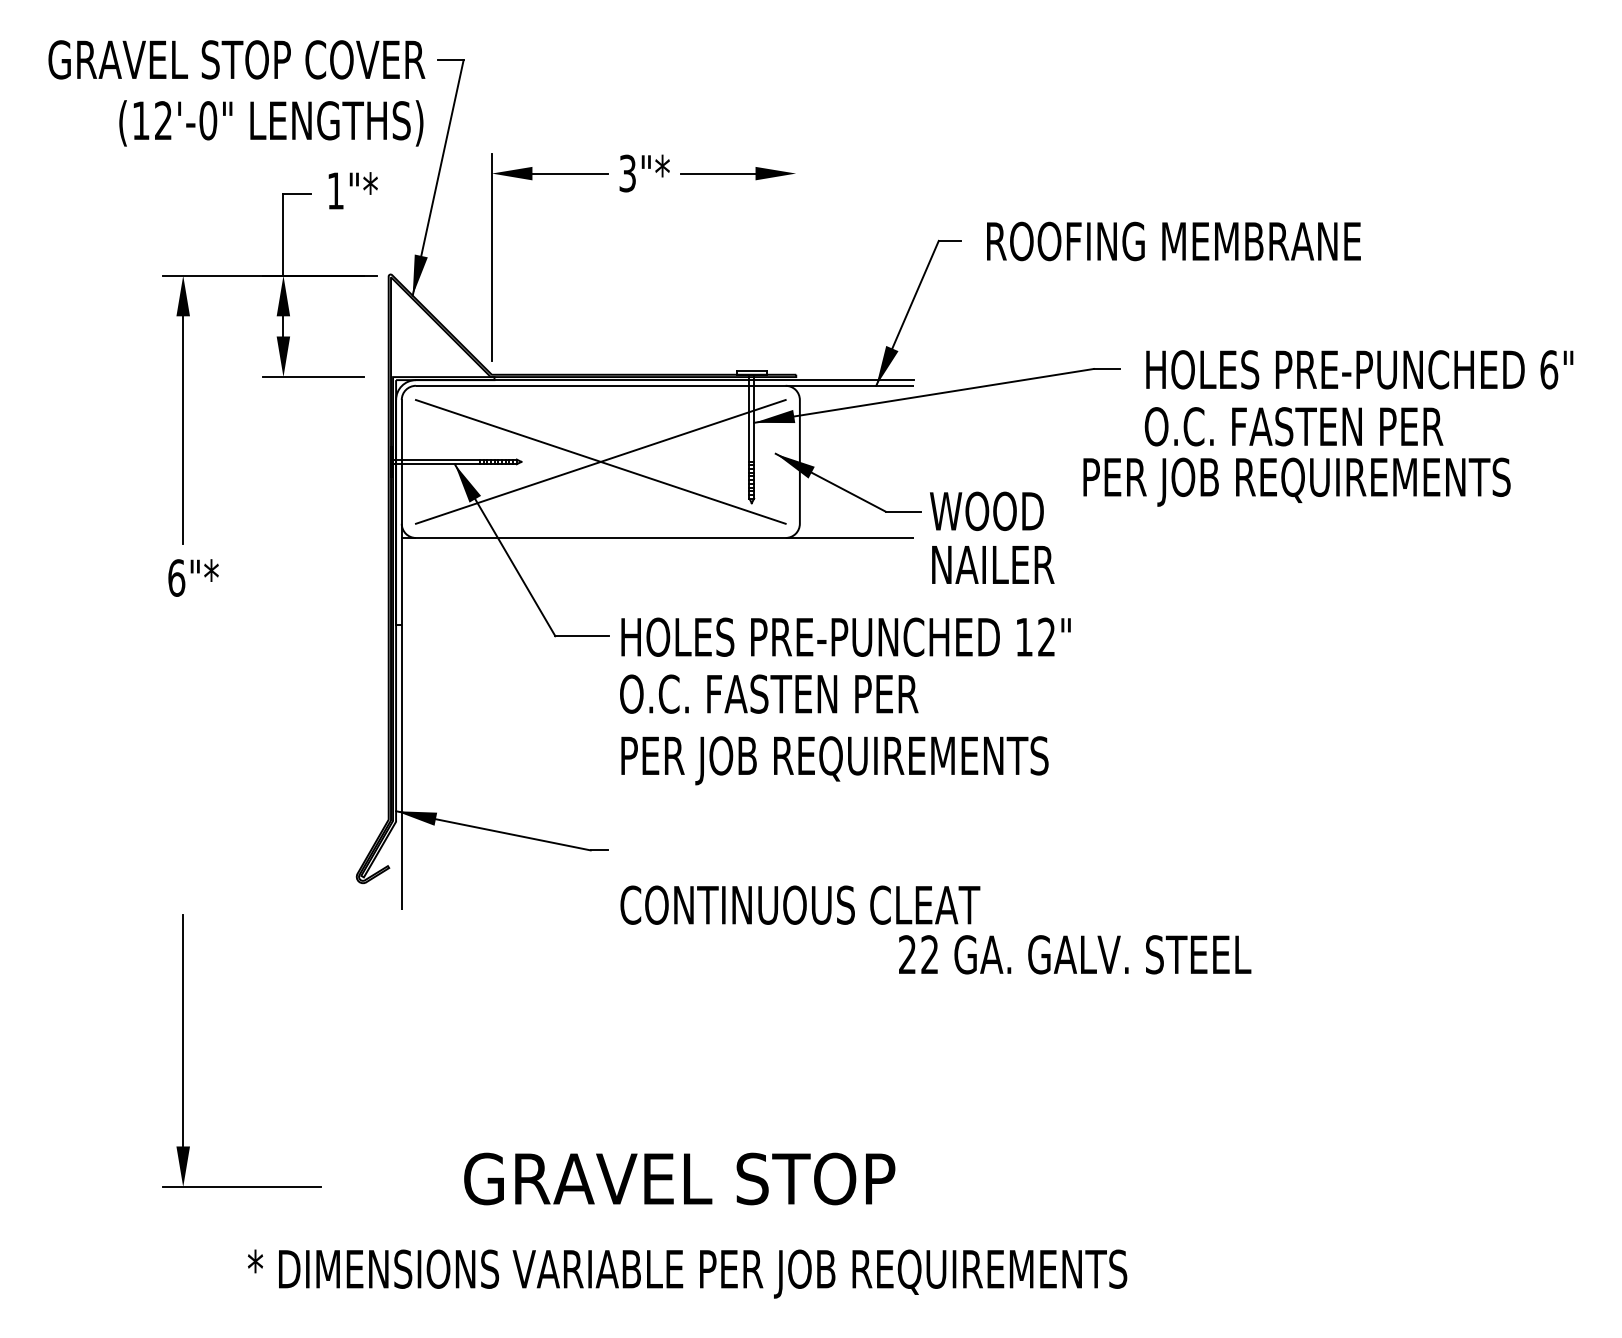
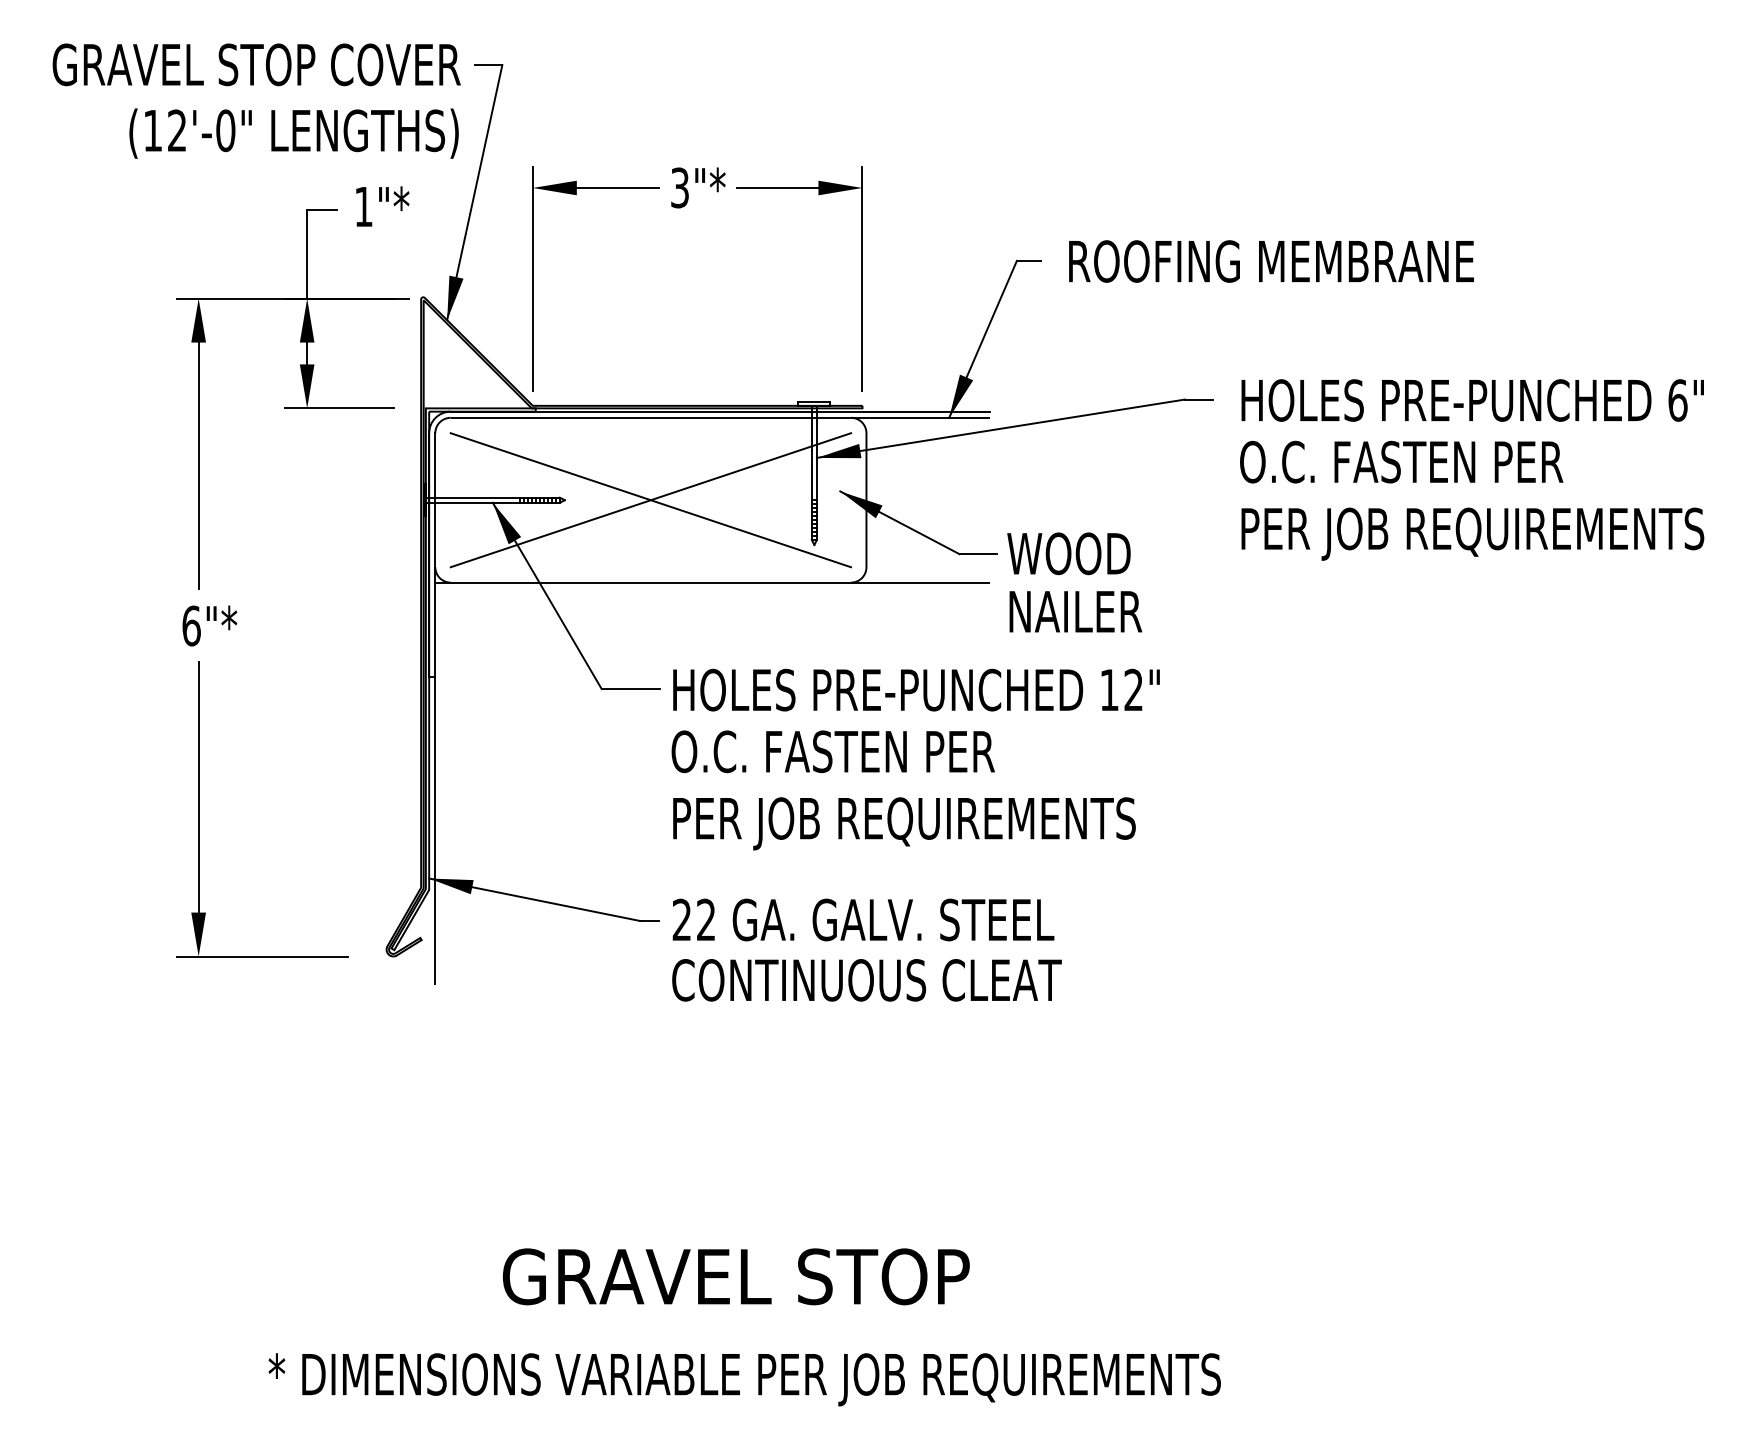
line: (796, 257) -> (862, 278), added
text: (1296, 481) -> (1472, 533), moved
text: (1075, 954) -> (863, 919), moved
part: (184, 1051) -> (199, 809), moved

